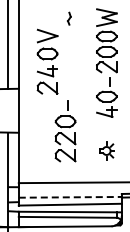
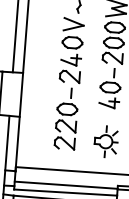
part: (47, 61) -> (71, 50), moved
part: (106, 150) -> (105, 141), size x1.67
line: (70, 197) -> (66, 185), dashed -> solid

